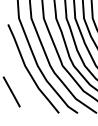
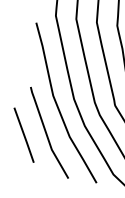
curve: (25, 88) -> (47, 133), added

